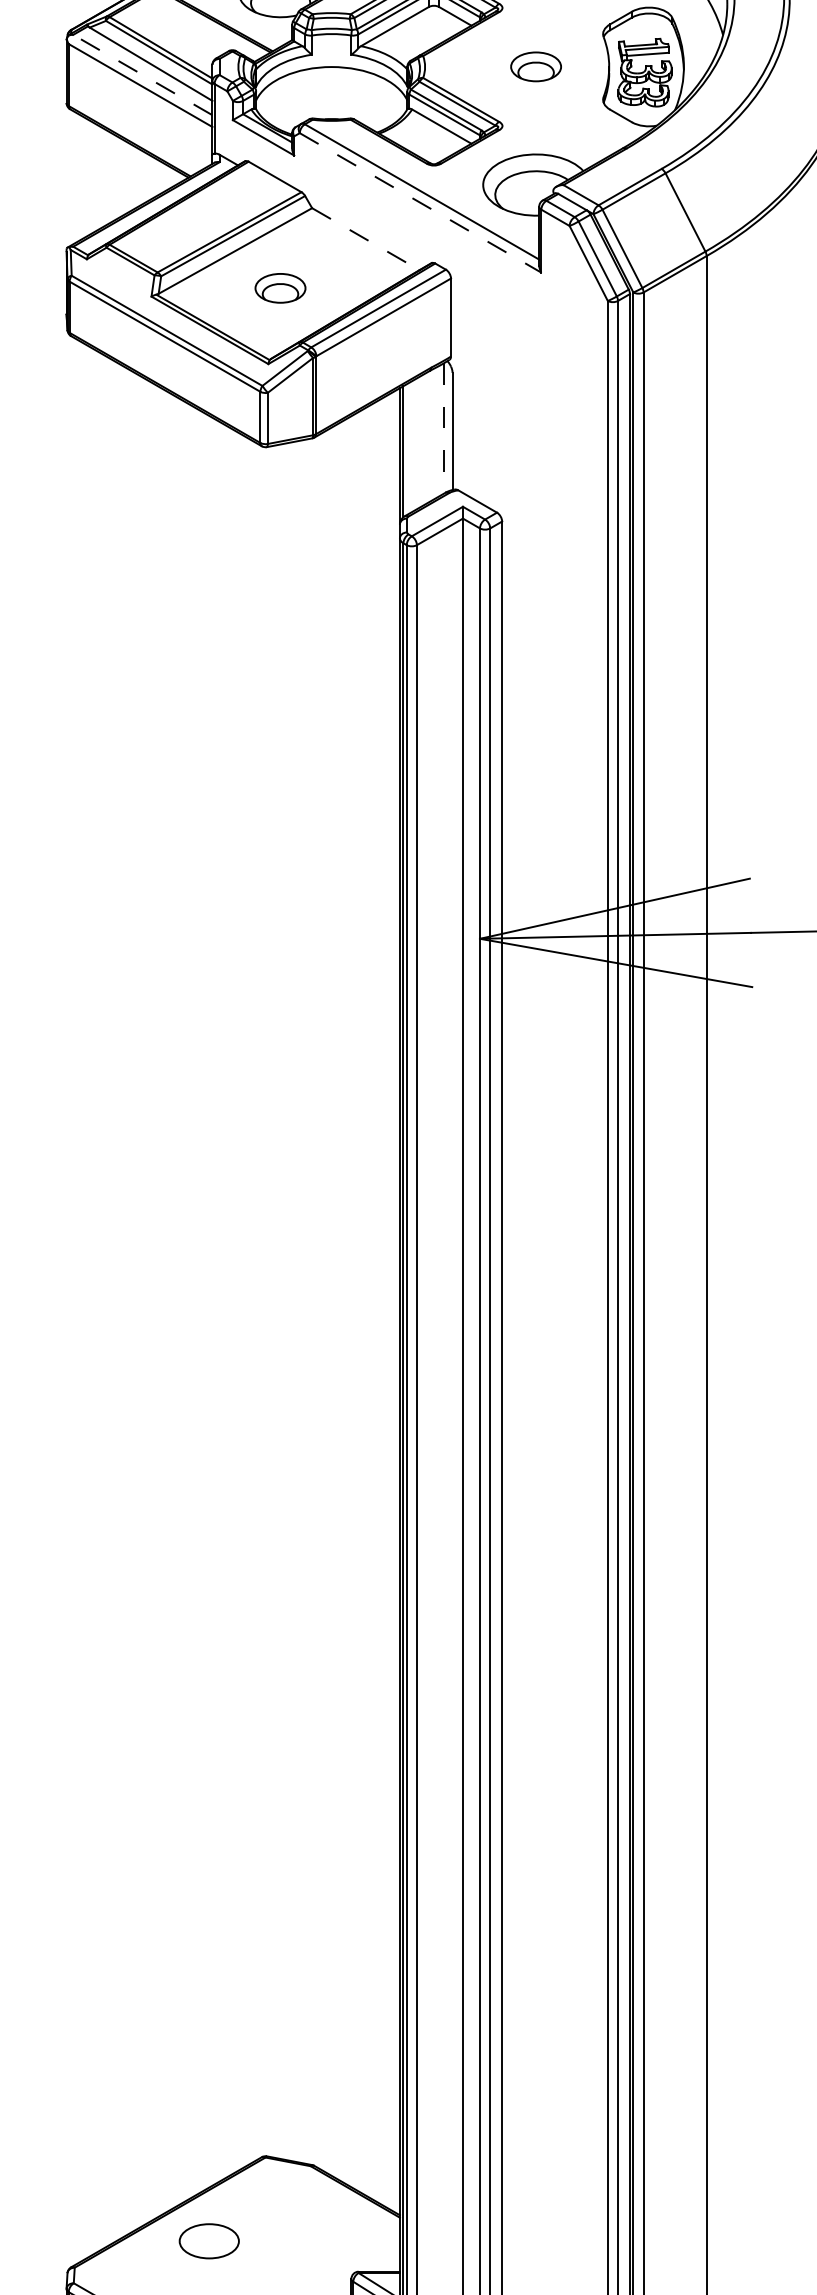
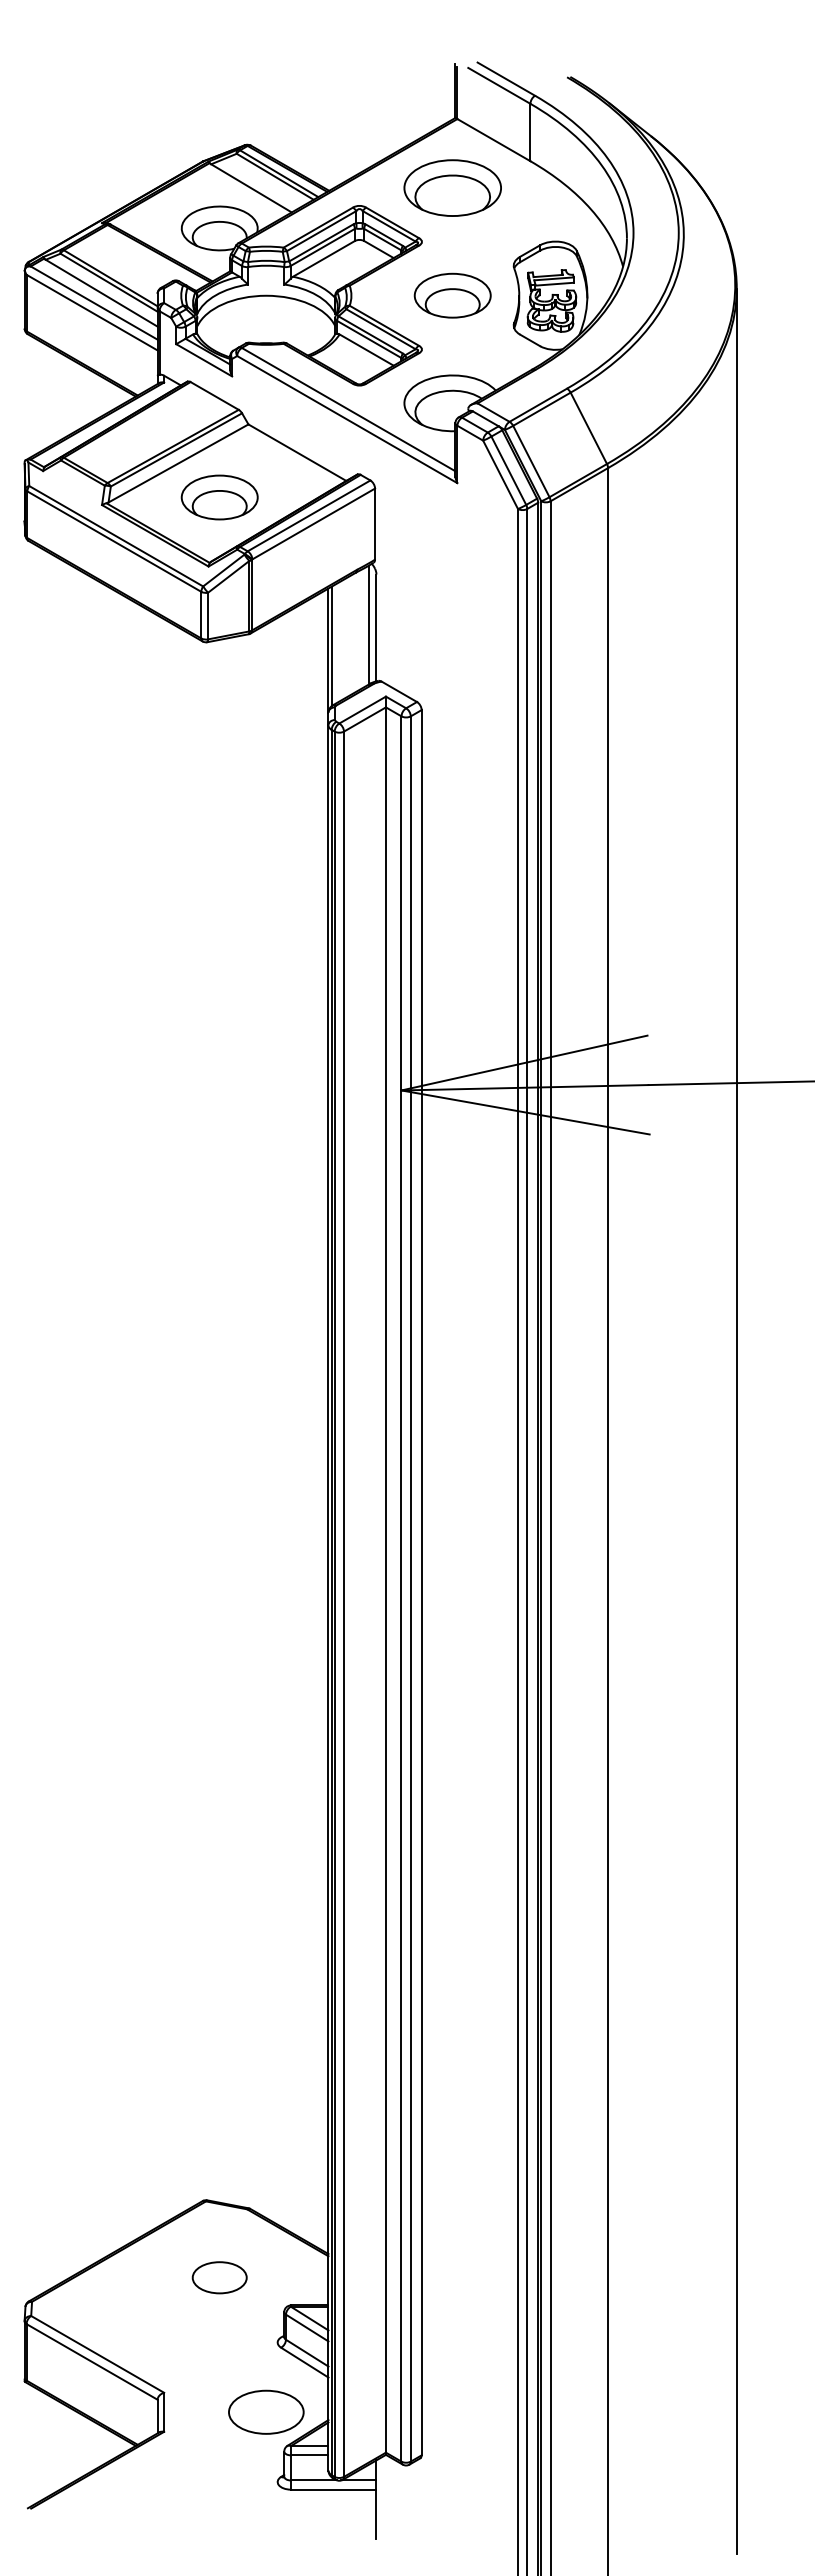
part: (535, 66) -> (452, 295), size x1.67
line: (142, 74) -> (93, 302), dashed -> solid
line: (420, 202) -> (347, 419), dashed -> solid
line: (365, 238) -> (297, 452), dashed -> solid
part: (280, 288) -> (219, 497), size x1.67
line: (443, 428) -> (368, 625), dashed -> solid
part: (209, 2241) -> (219, 2277), moved

